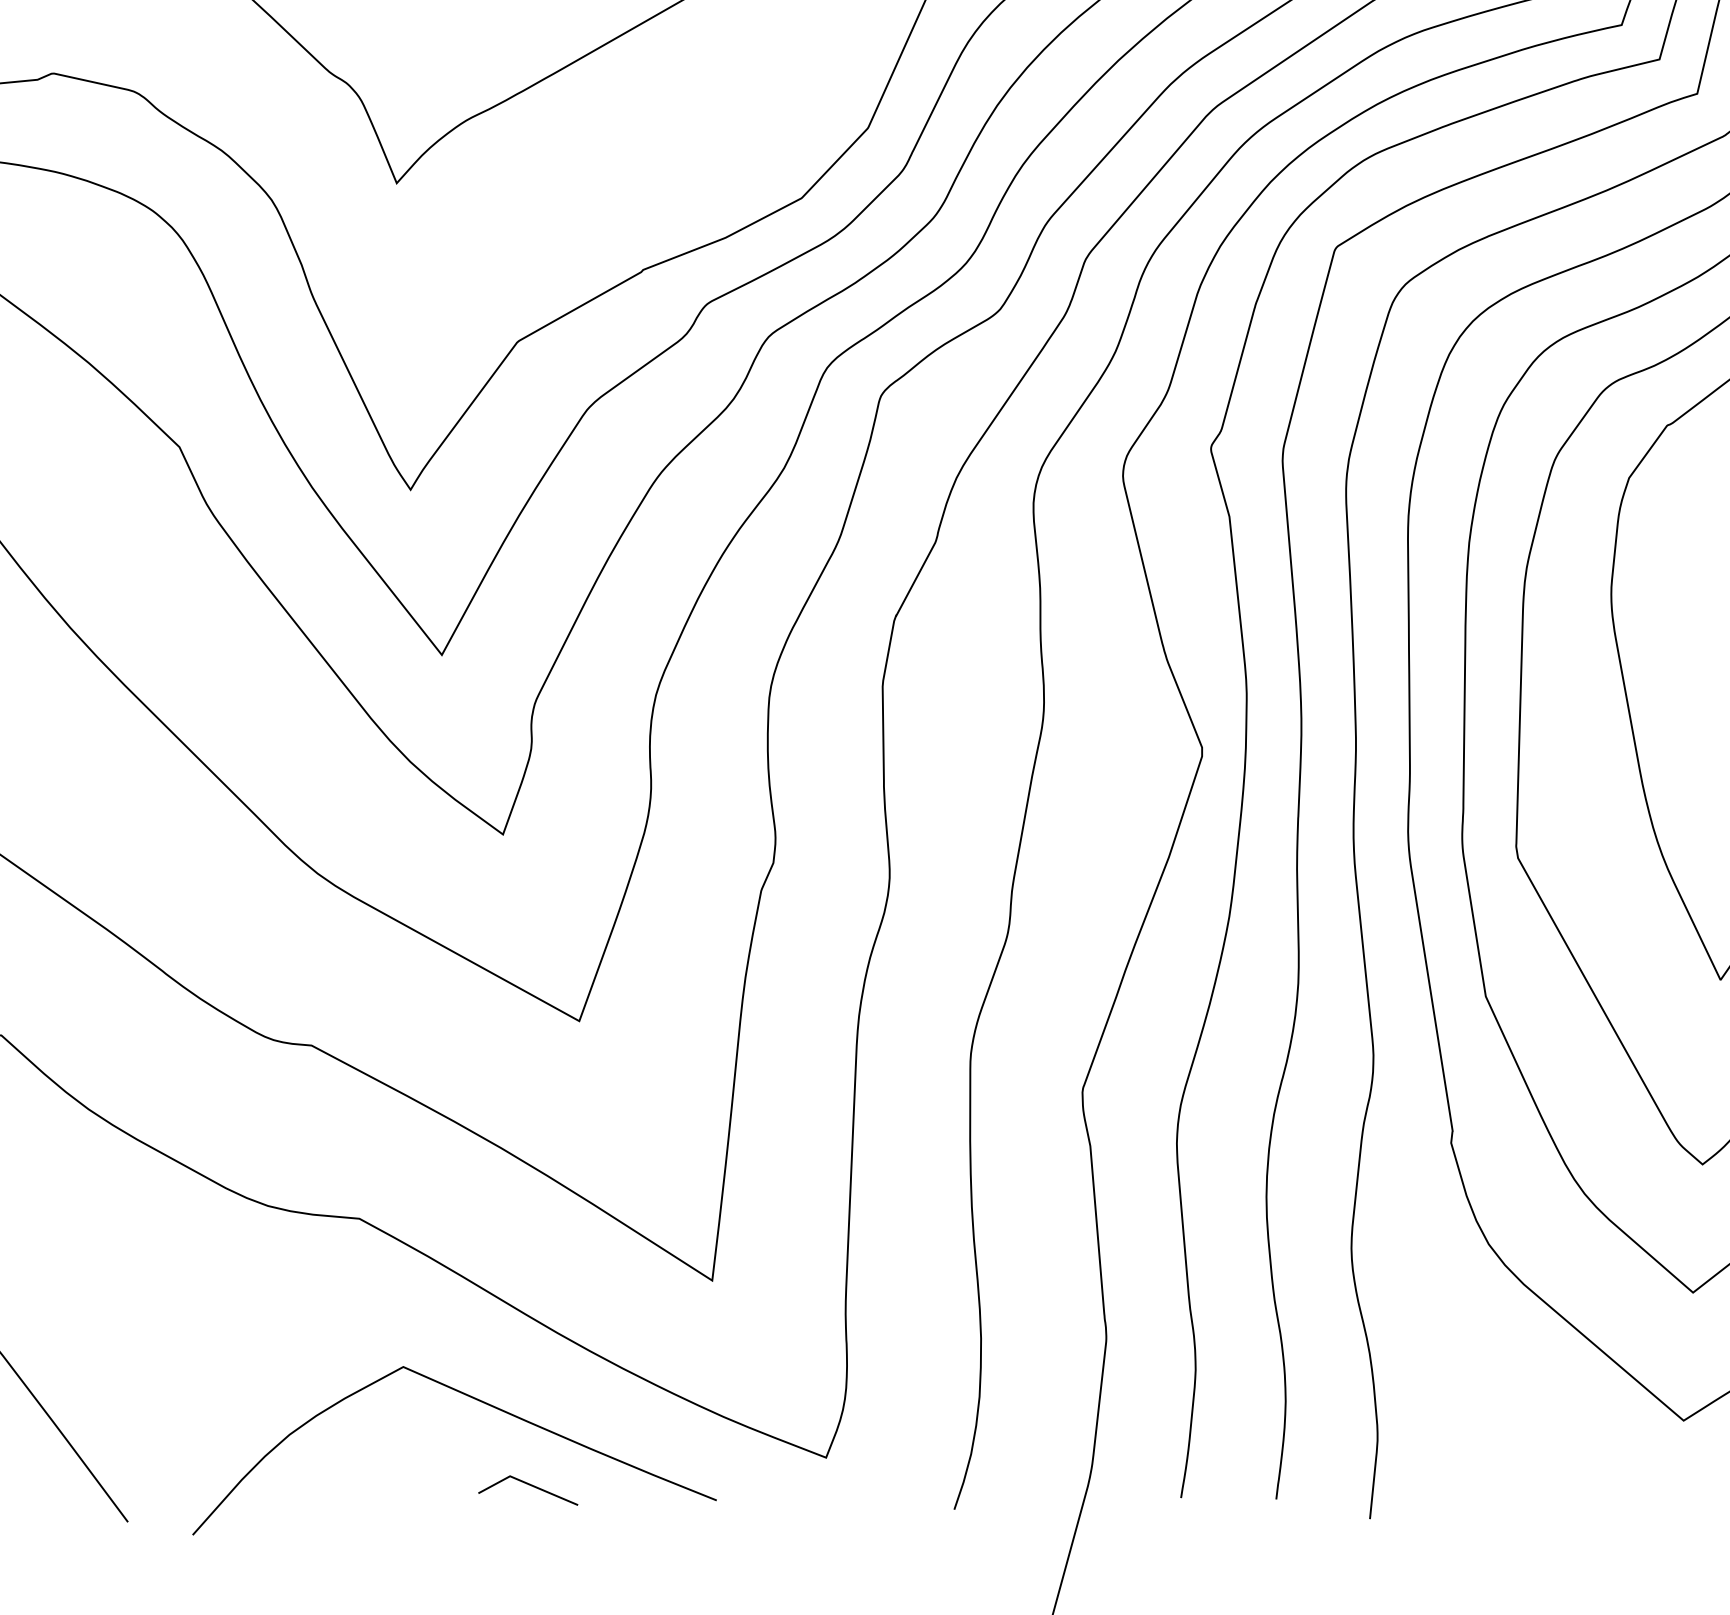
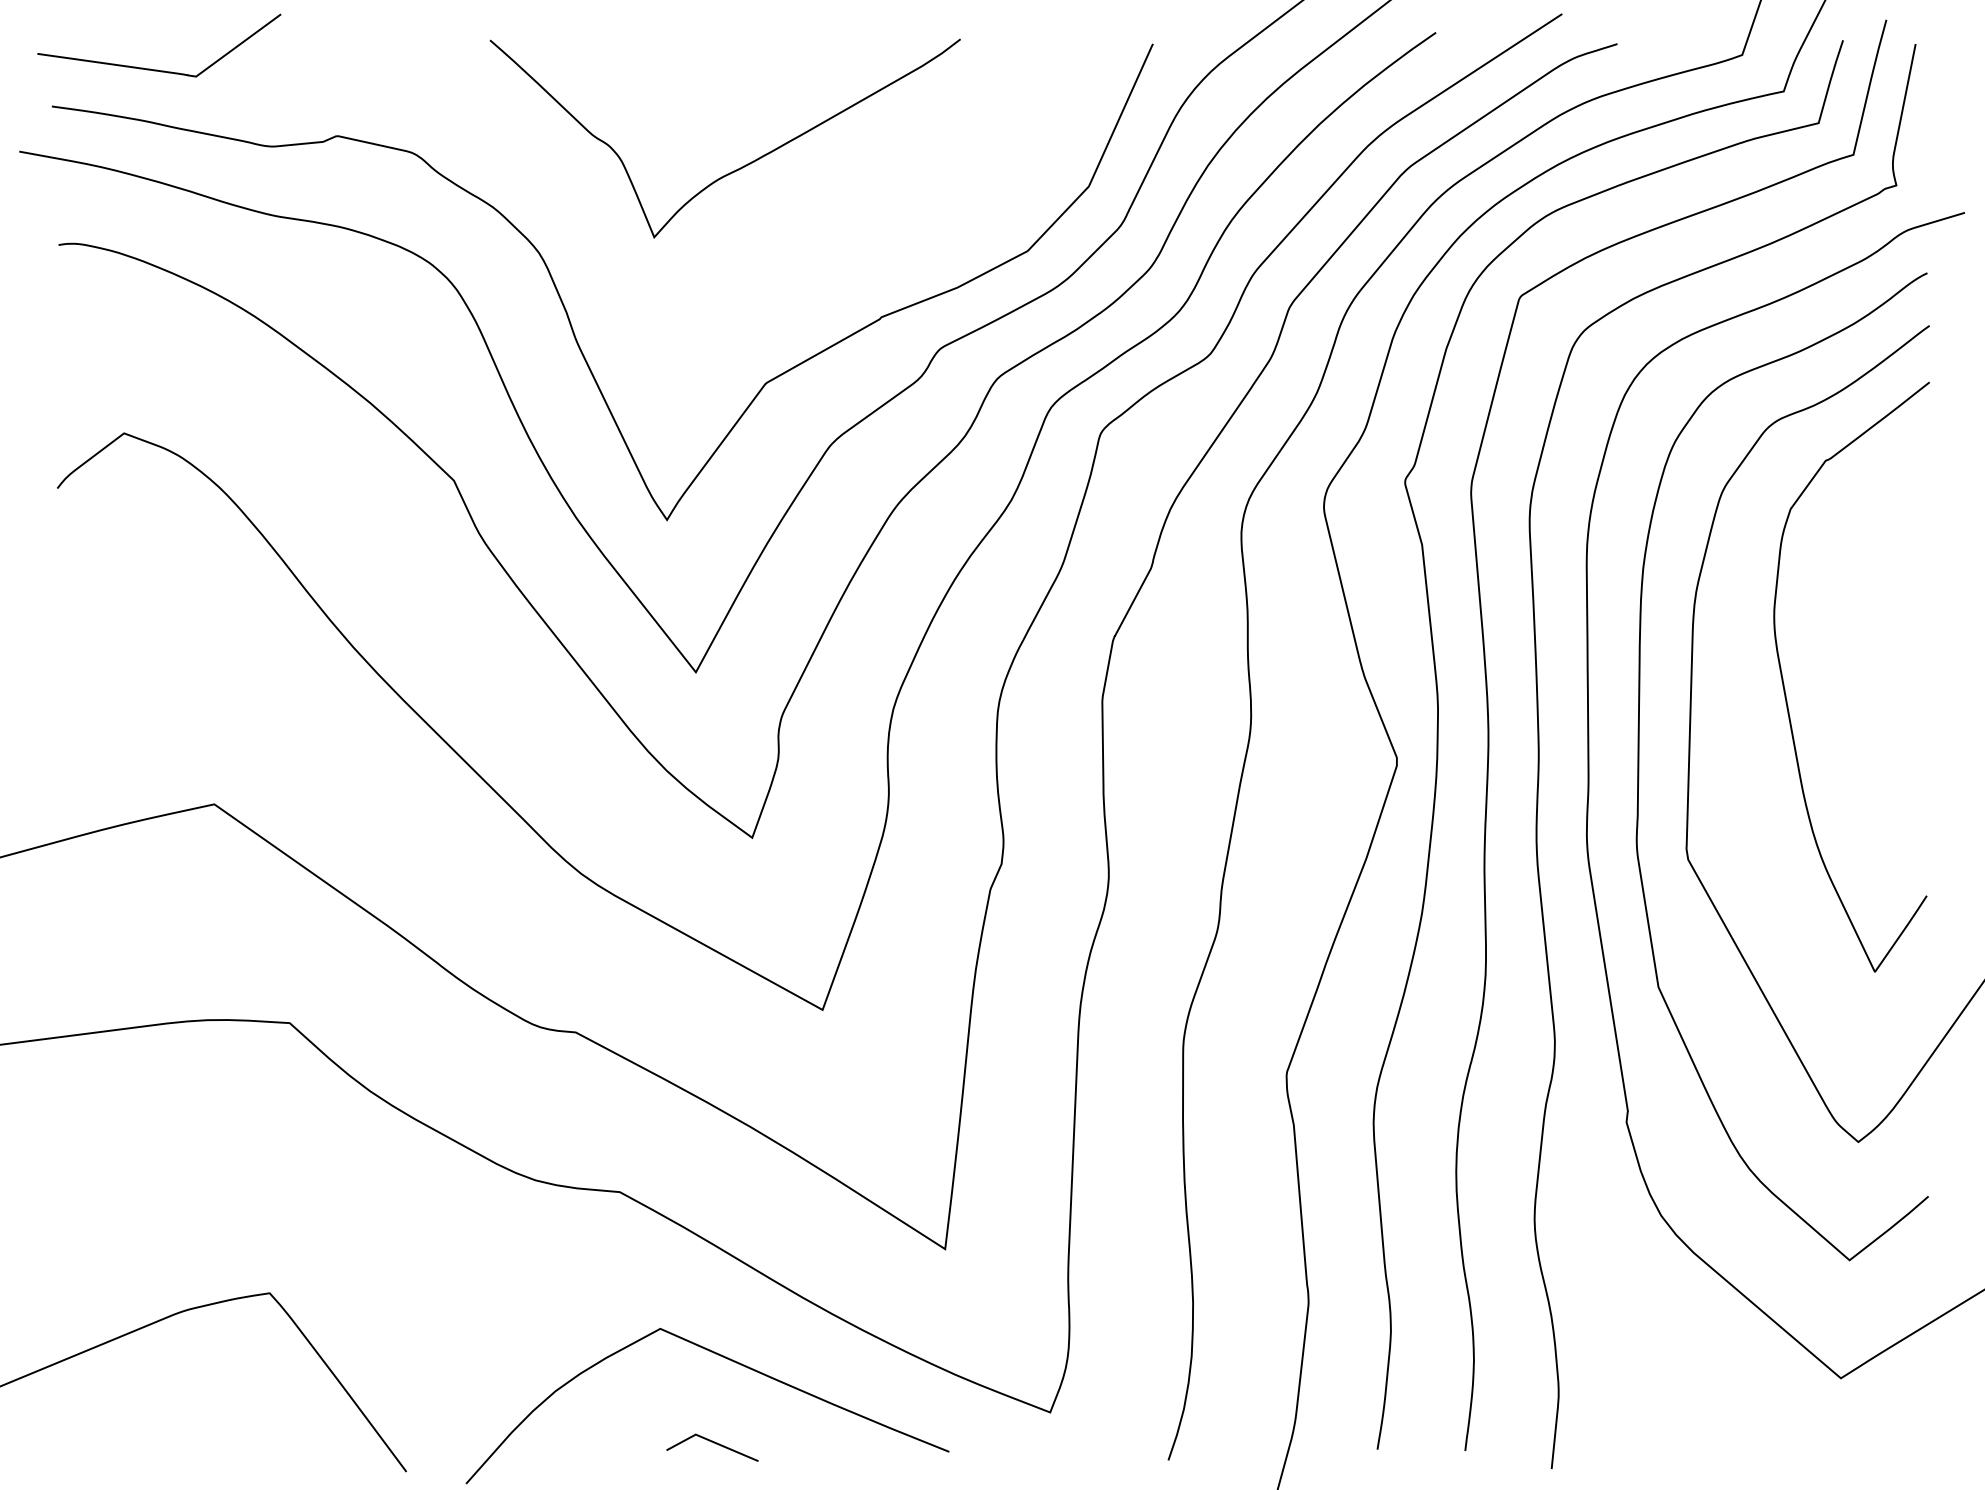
line: (529, 1485) -> (713, 1443), moved

